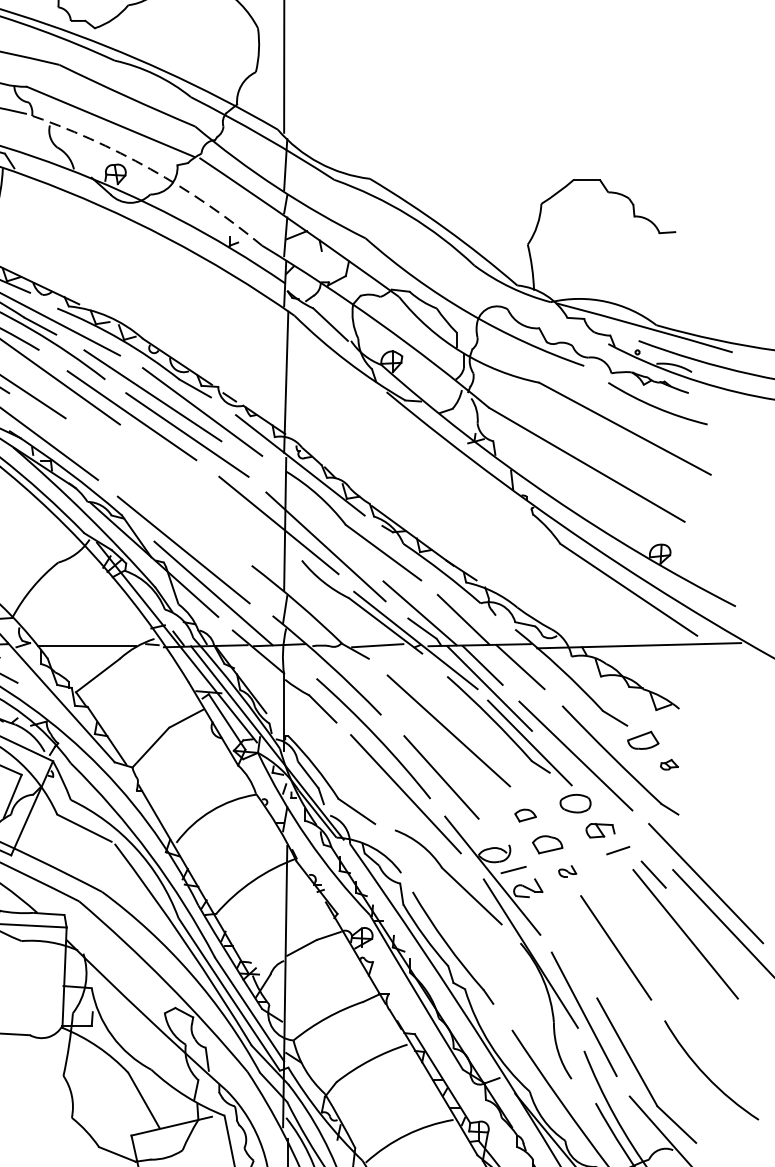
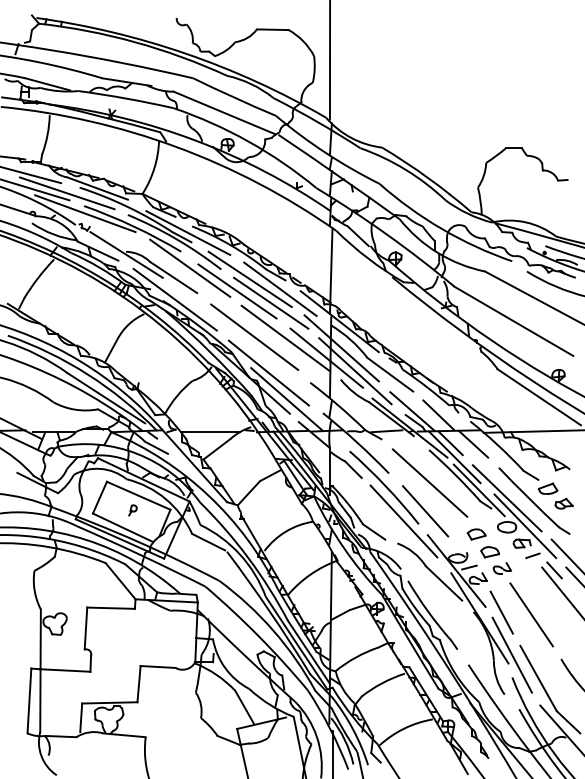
arc: (150, 168) -> (248, 141), dashed -> solid
line: (159, 489) -> (254, 336), added
line: (210, 493) -> (285, 338), added
line: (303, 509) -> (341, 348), added
part: (668, 764) -> (563, 503), size x1.67
line: (605, 802) -> (525, 526), added
part: (525, 815) -> (476, 534), size x1.43
part: (566, 871) -> (501, 568), size x1.67
line: (566, 943) -> (501, 612), added

